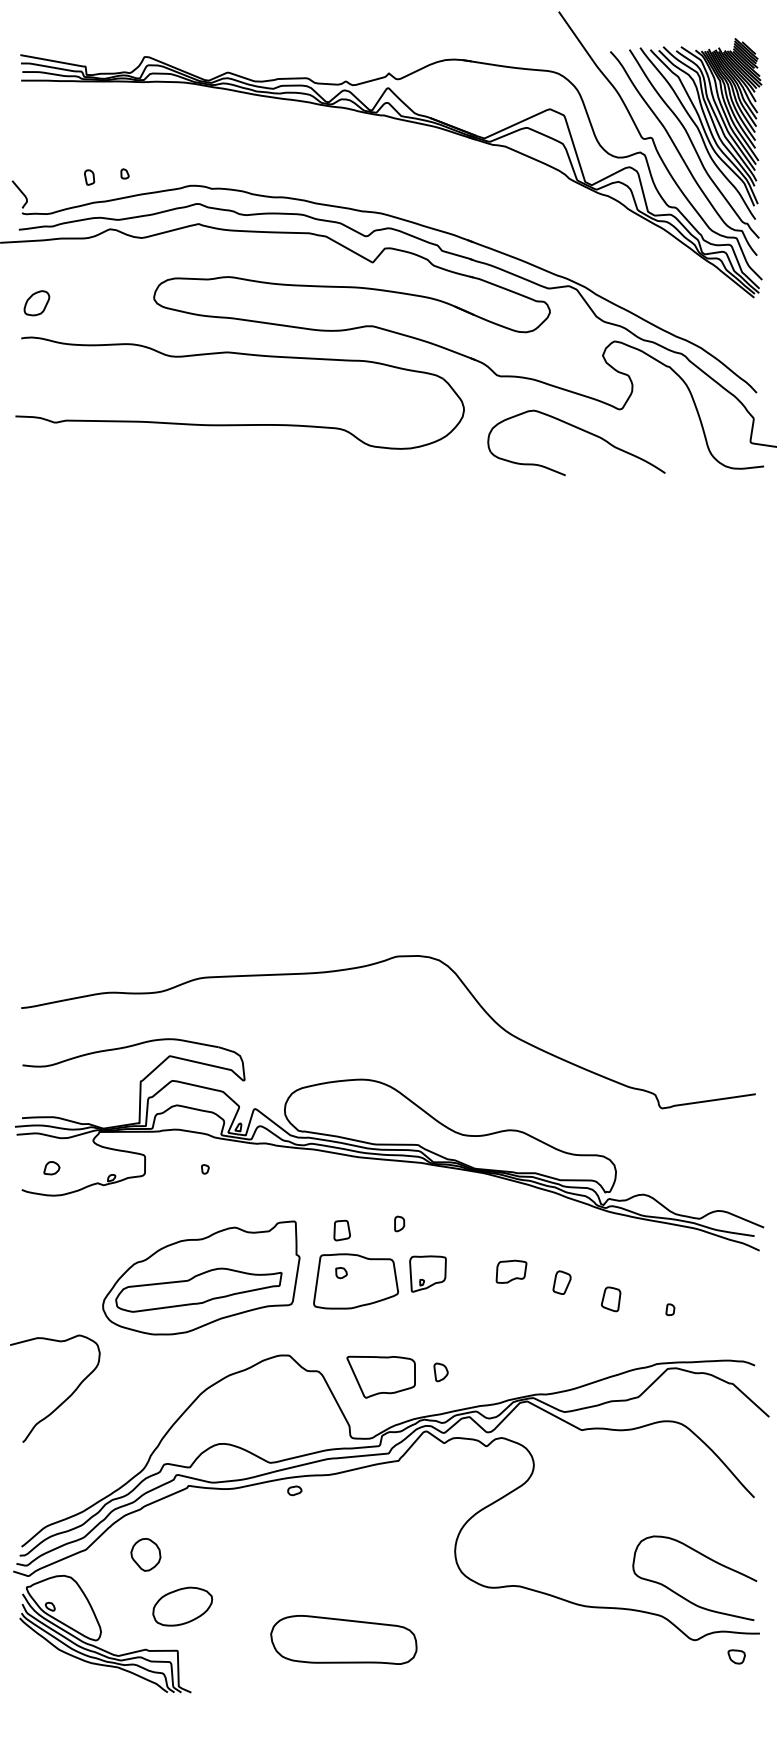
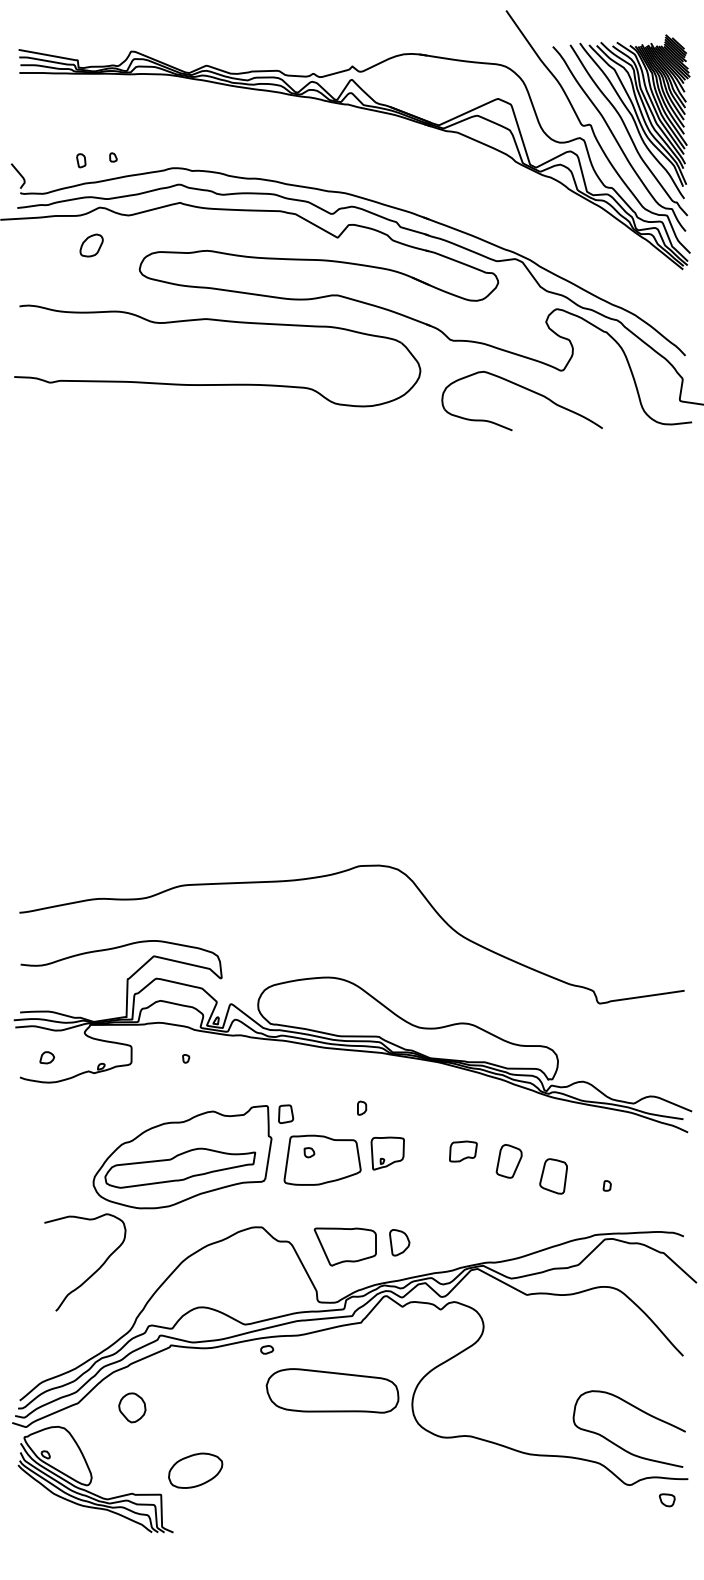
part: (36, 303) -> (91, 245), moved
part: (342, 1229) -> (286, 1113), moved
part: (561, 1282) -> (508, 1161), size x1.6
part: (611, 1299) -> (553, 1176), size x1.6
part: (440, 1372) -> (399, 1242), size x1.6
curve: (65, 1398) -> (94, 1271), moved
part: (182, 1606) -> (195, 1470), moved
part: (343, 1639) -> (332, 1390), moved

